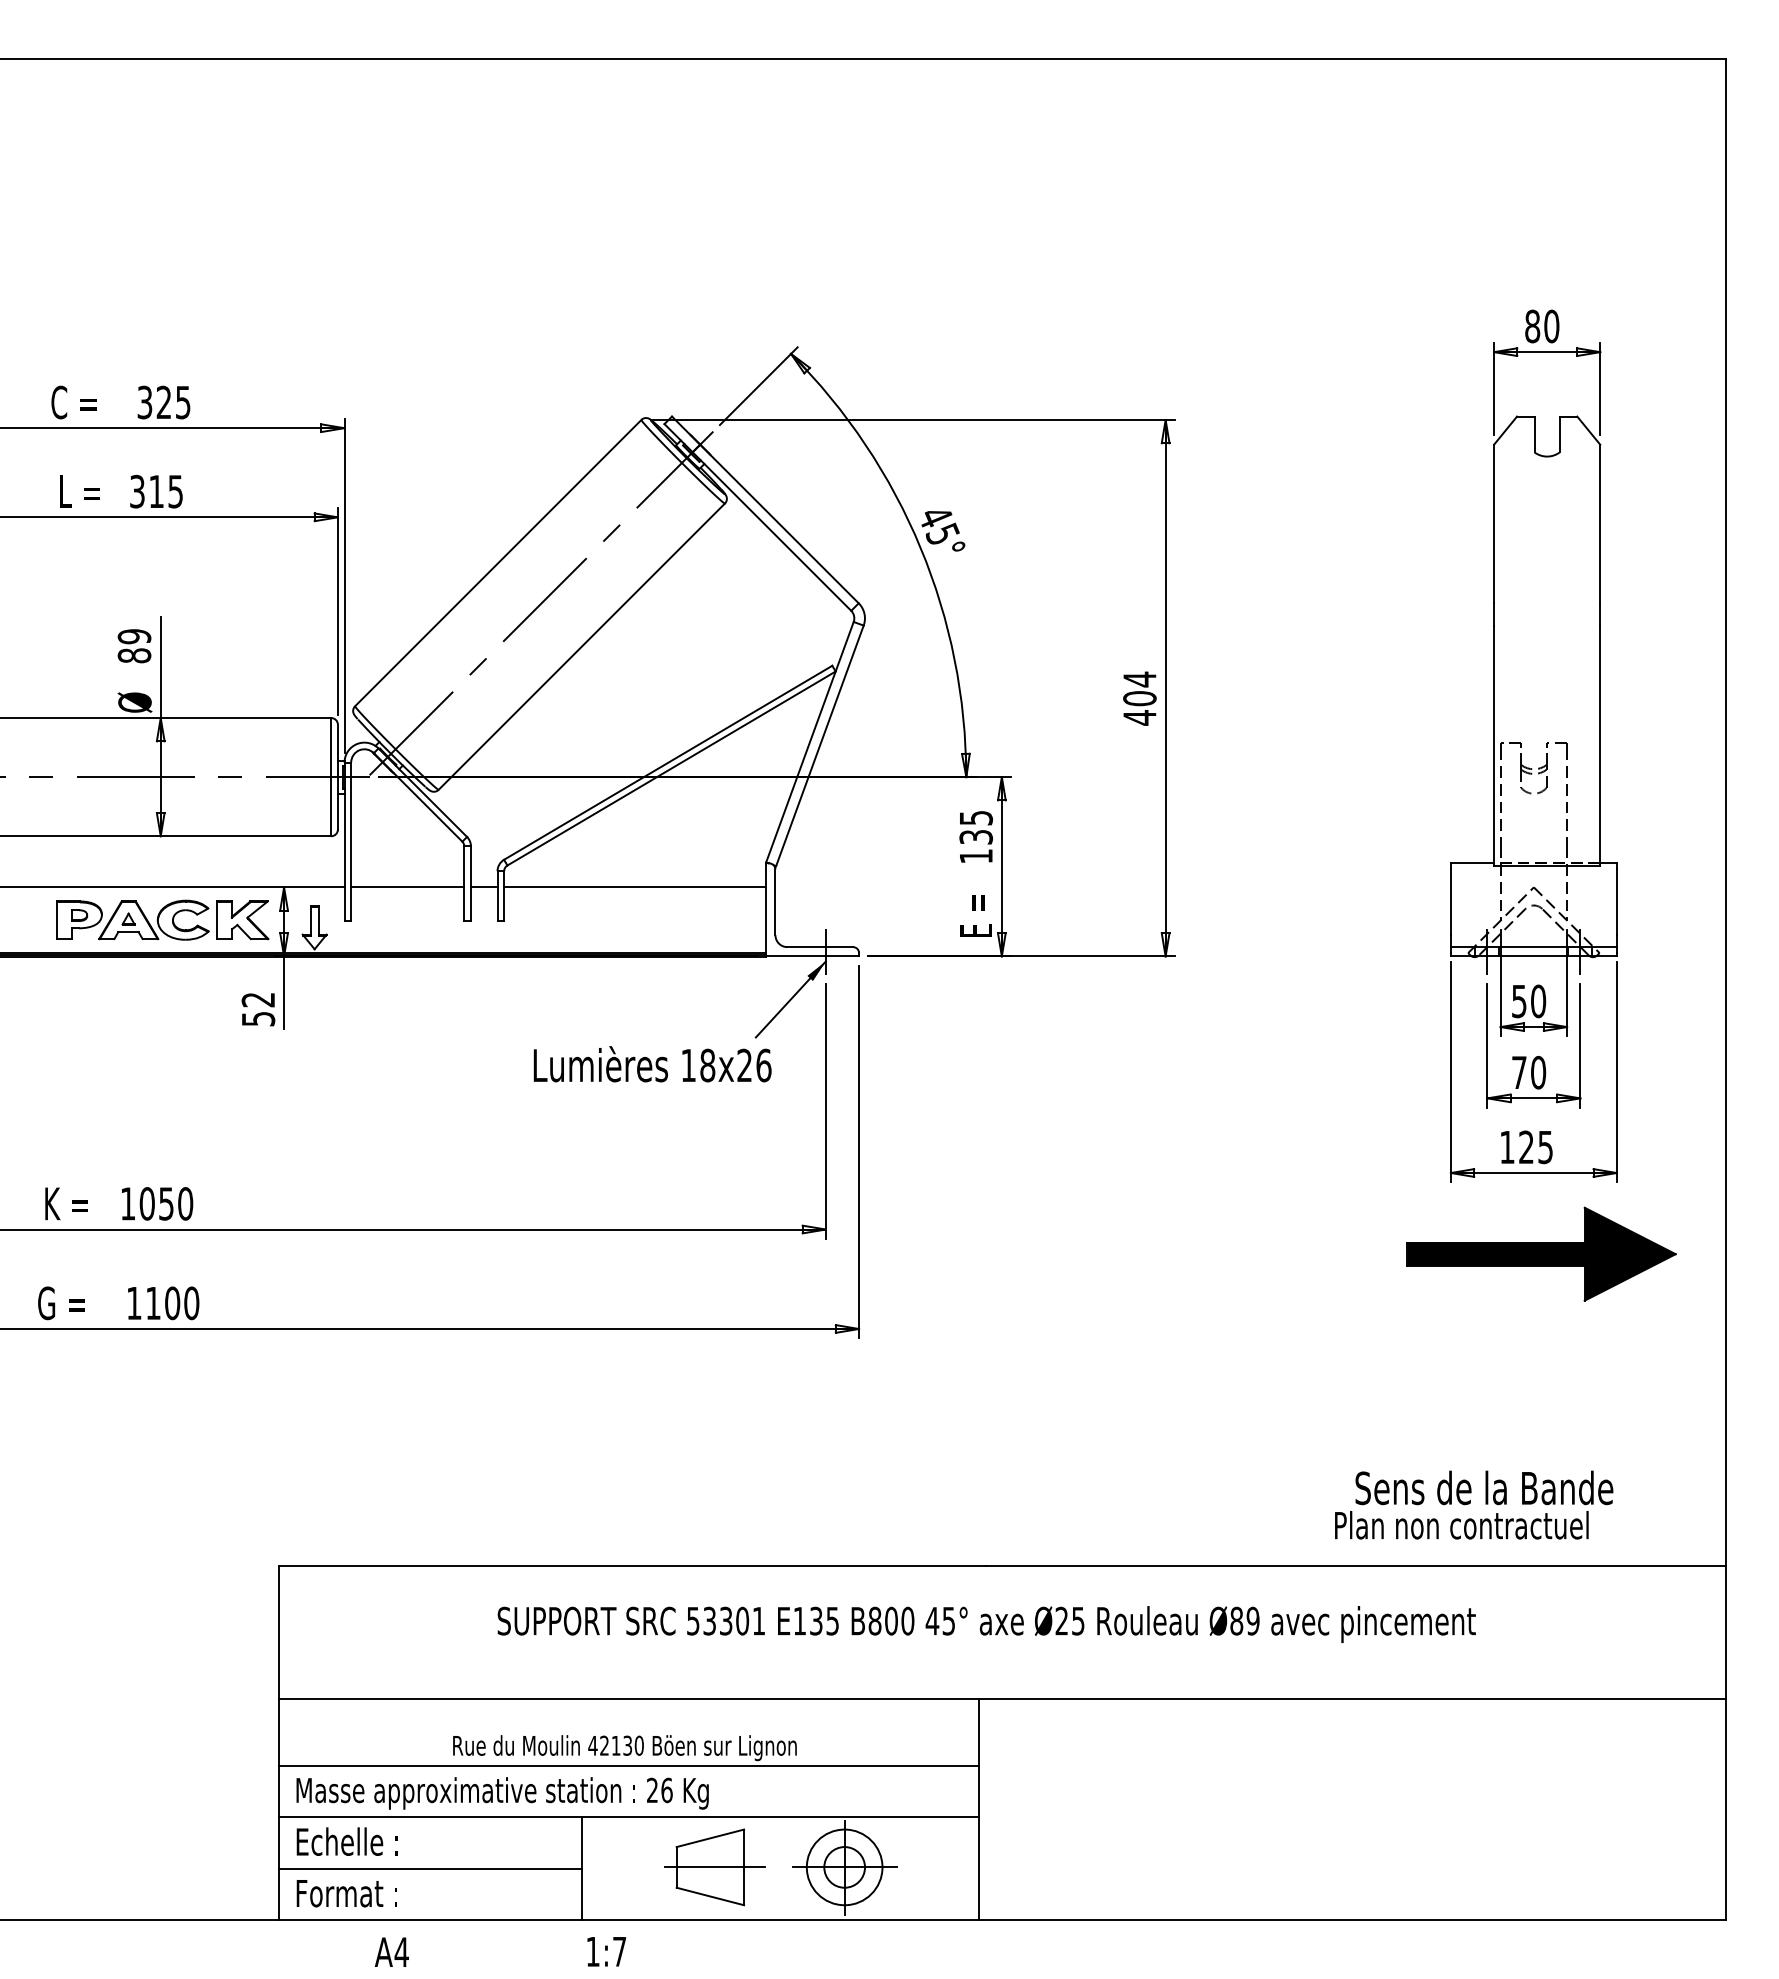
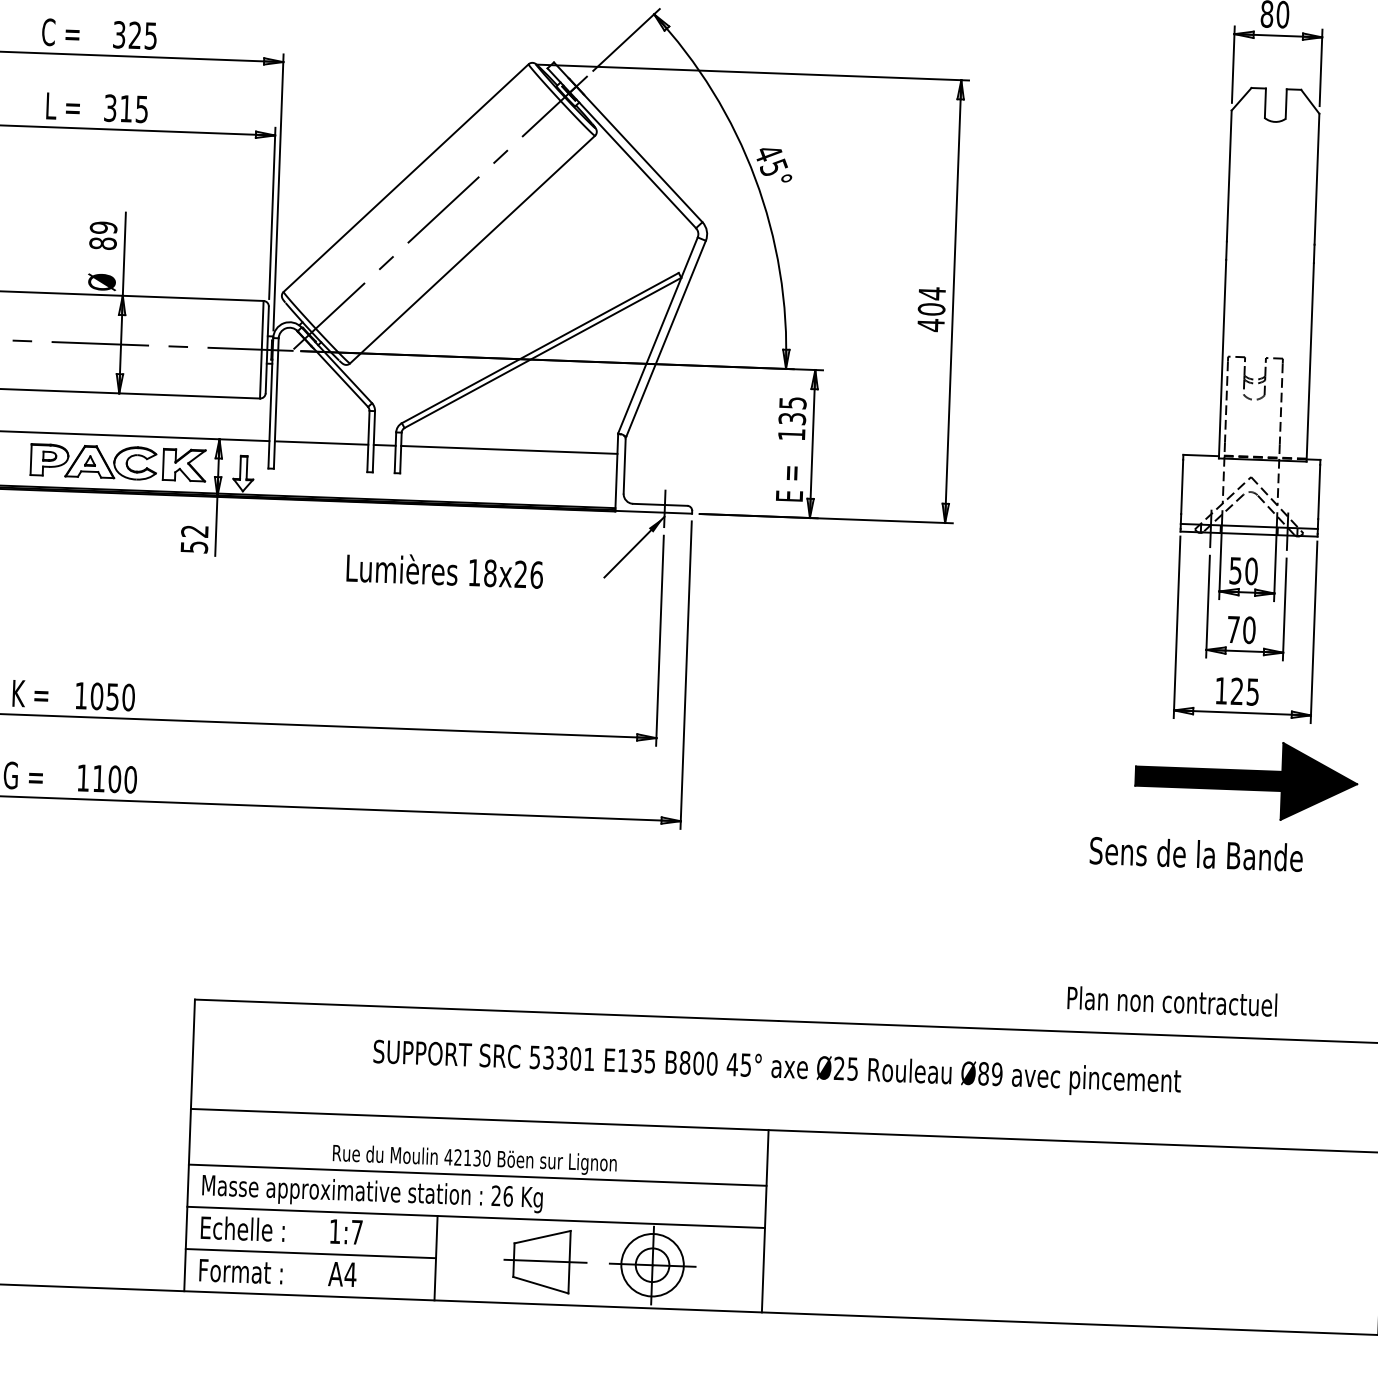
text: (652, 1064) -> (444, 570), moved
text: (1484, 1487) -> (1196, 853), moved
text: (391, 1951) -> (342, 1273), moved
text: (606, 1951) -> (346, 1231), moved

